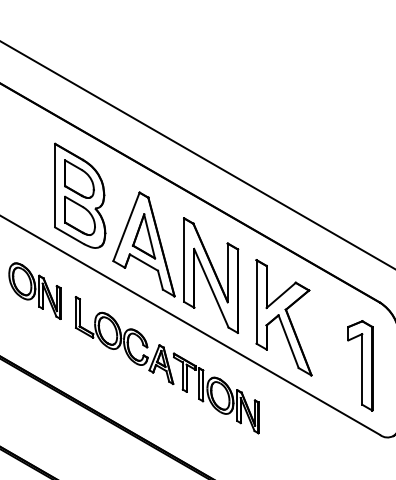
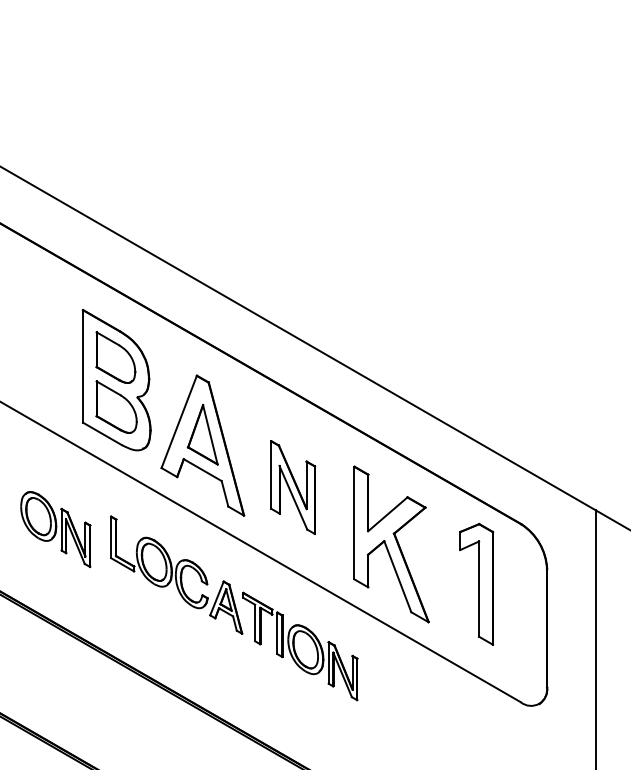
part: (210, 275) -> (292, 487), size x0.6
part: (34, 291) -> (55, 529), moved
part: (360, 365) -> (476, 583), moved

